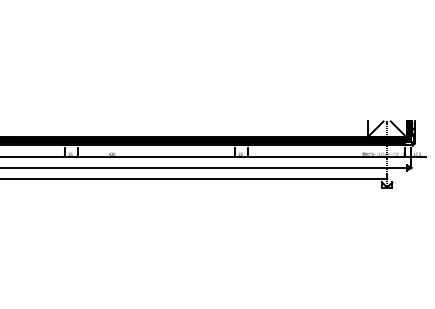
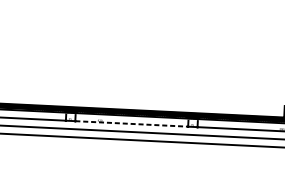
line: (156, 156) -> (131, 123), solid -> dashed

